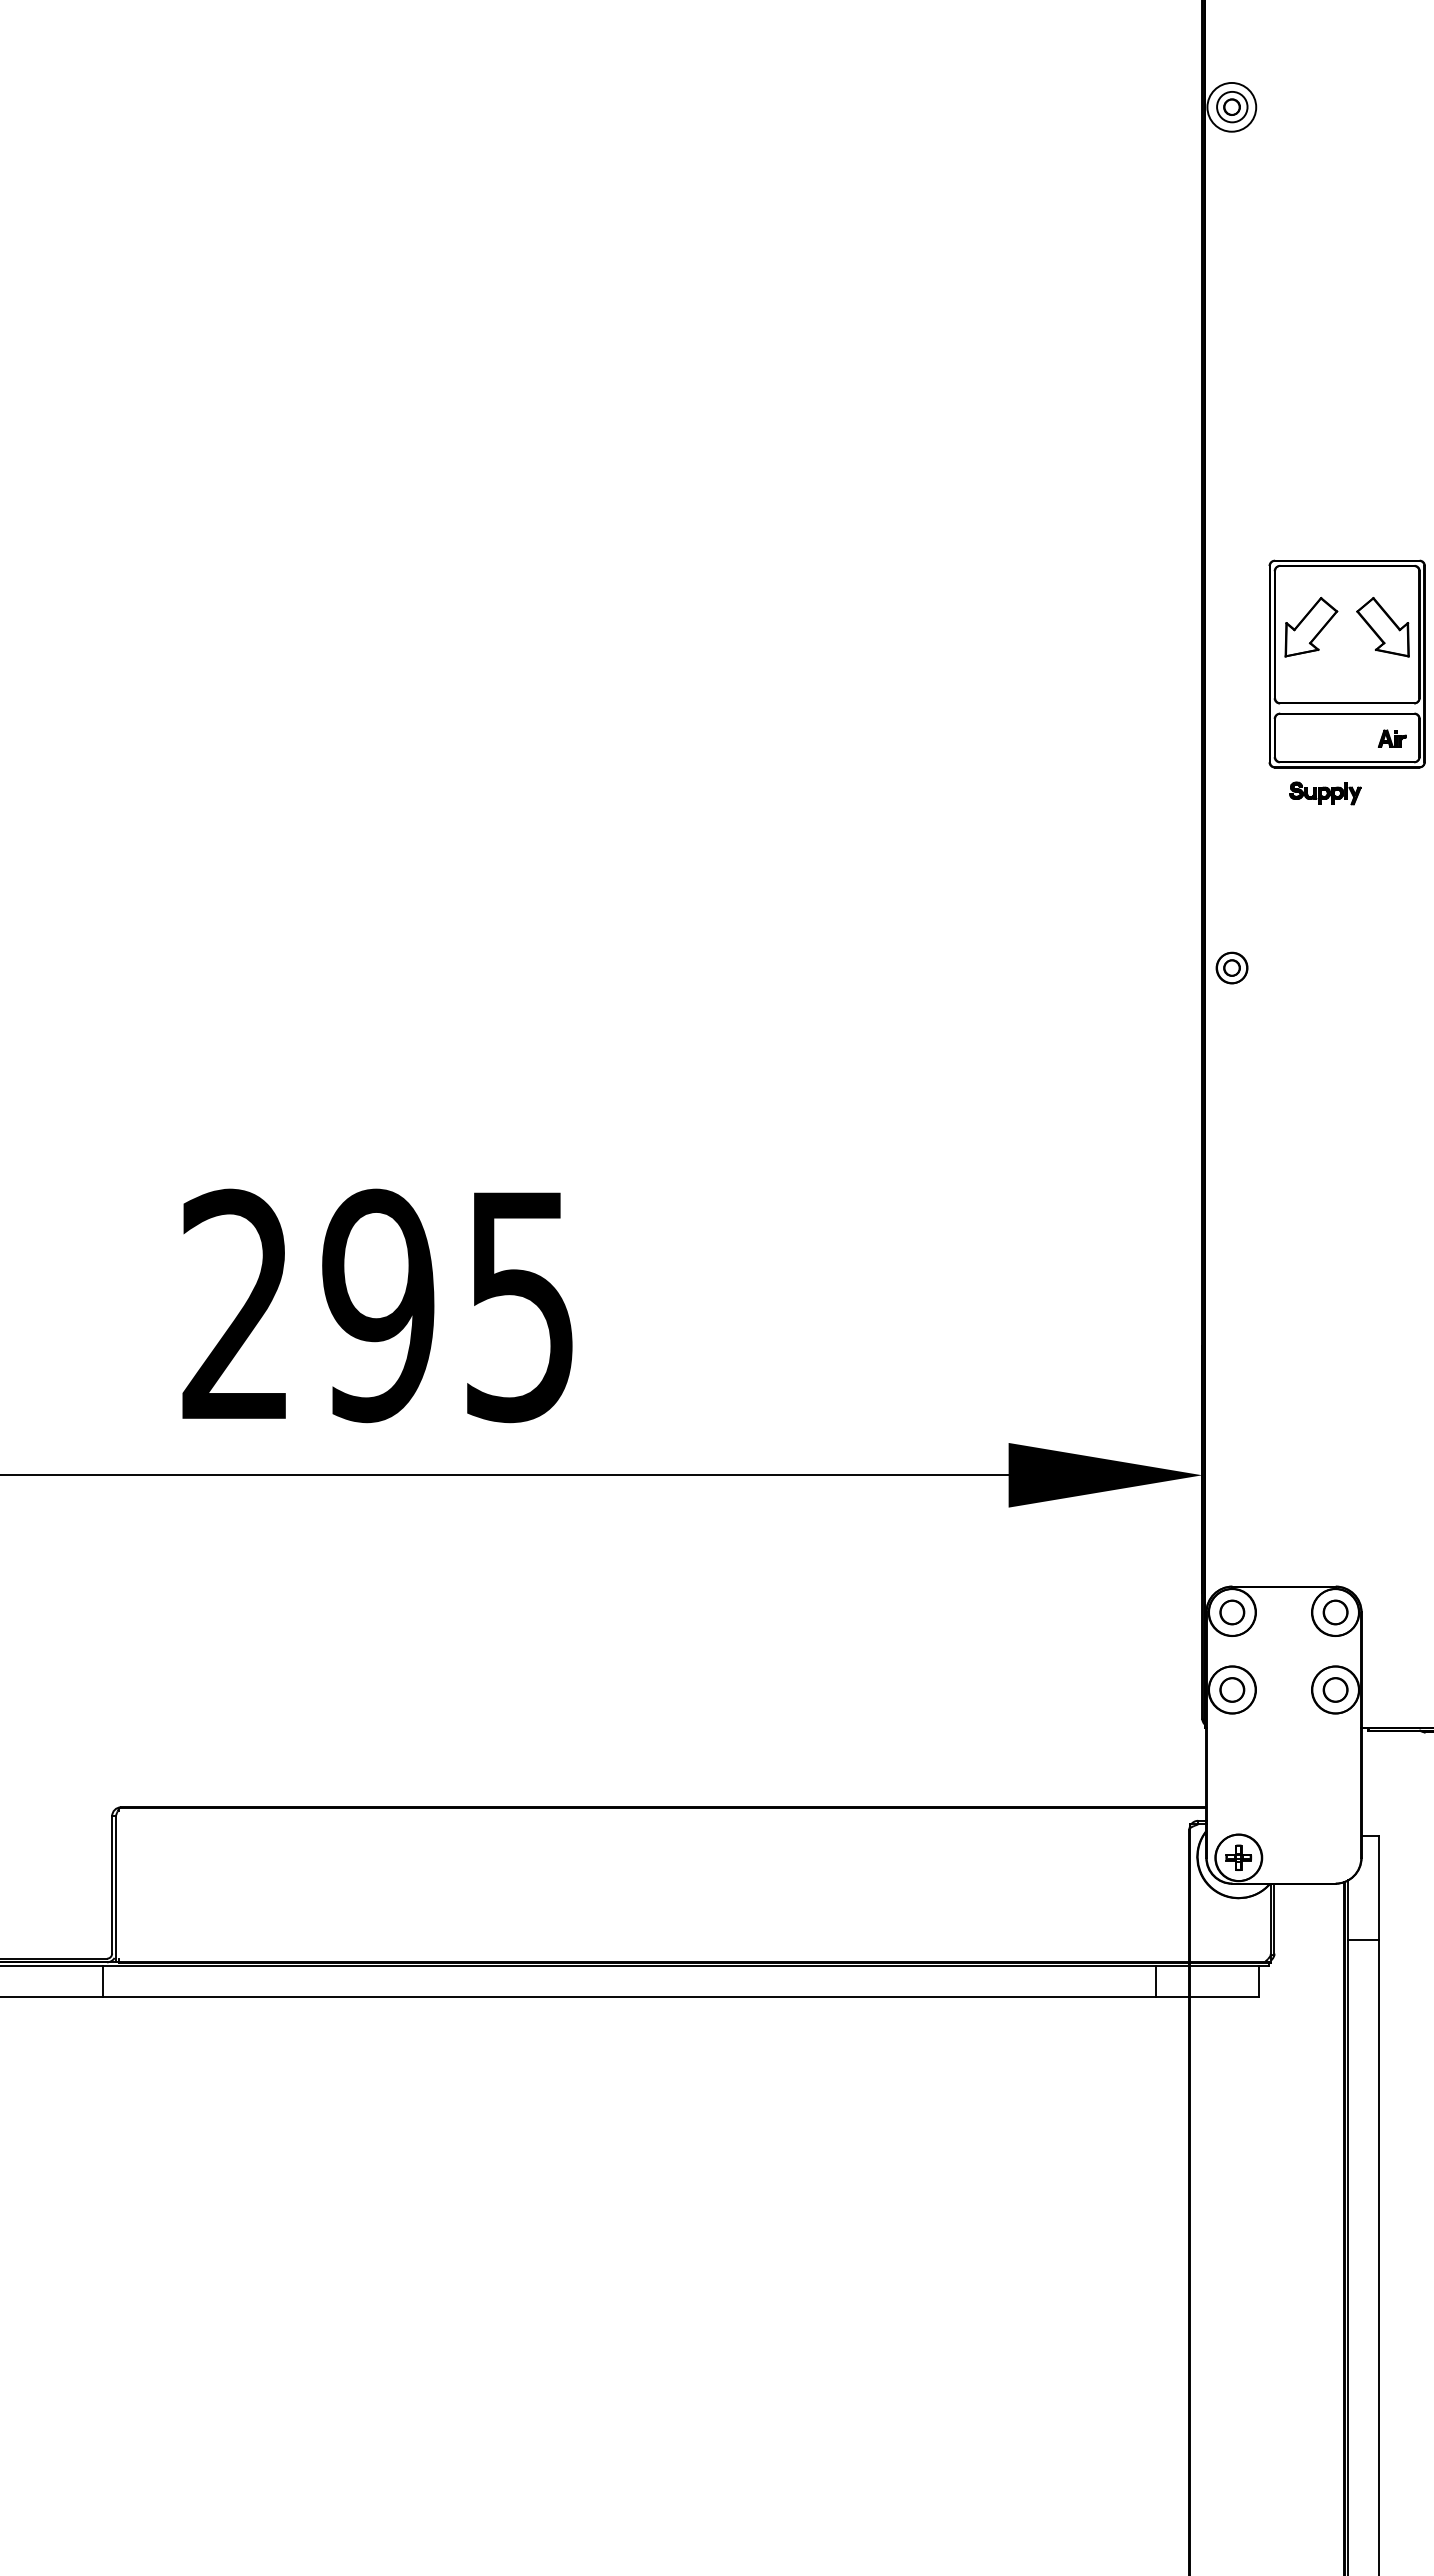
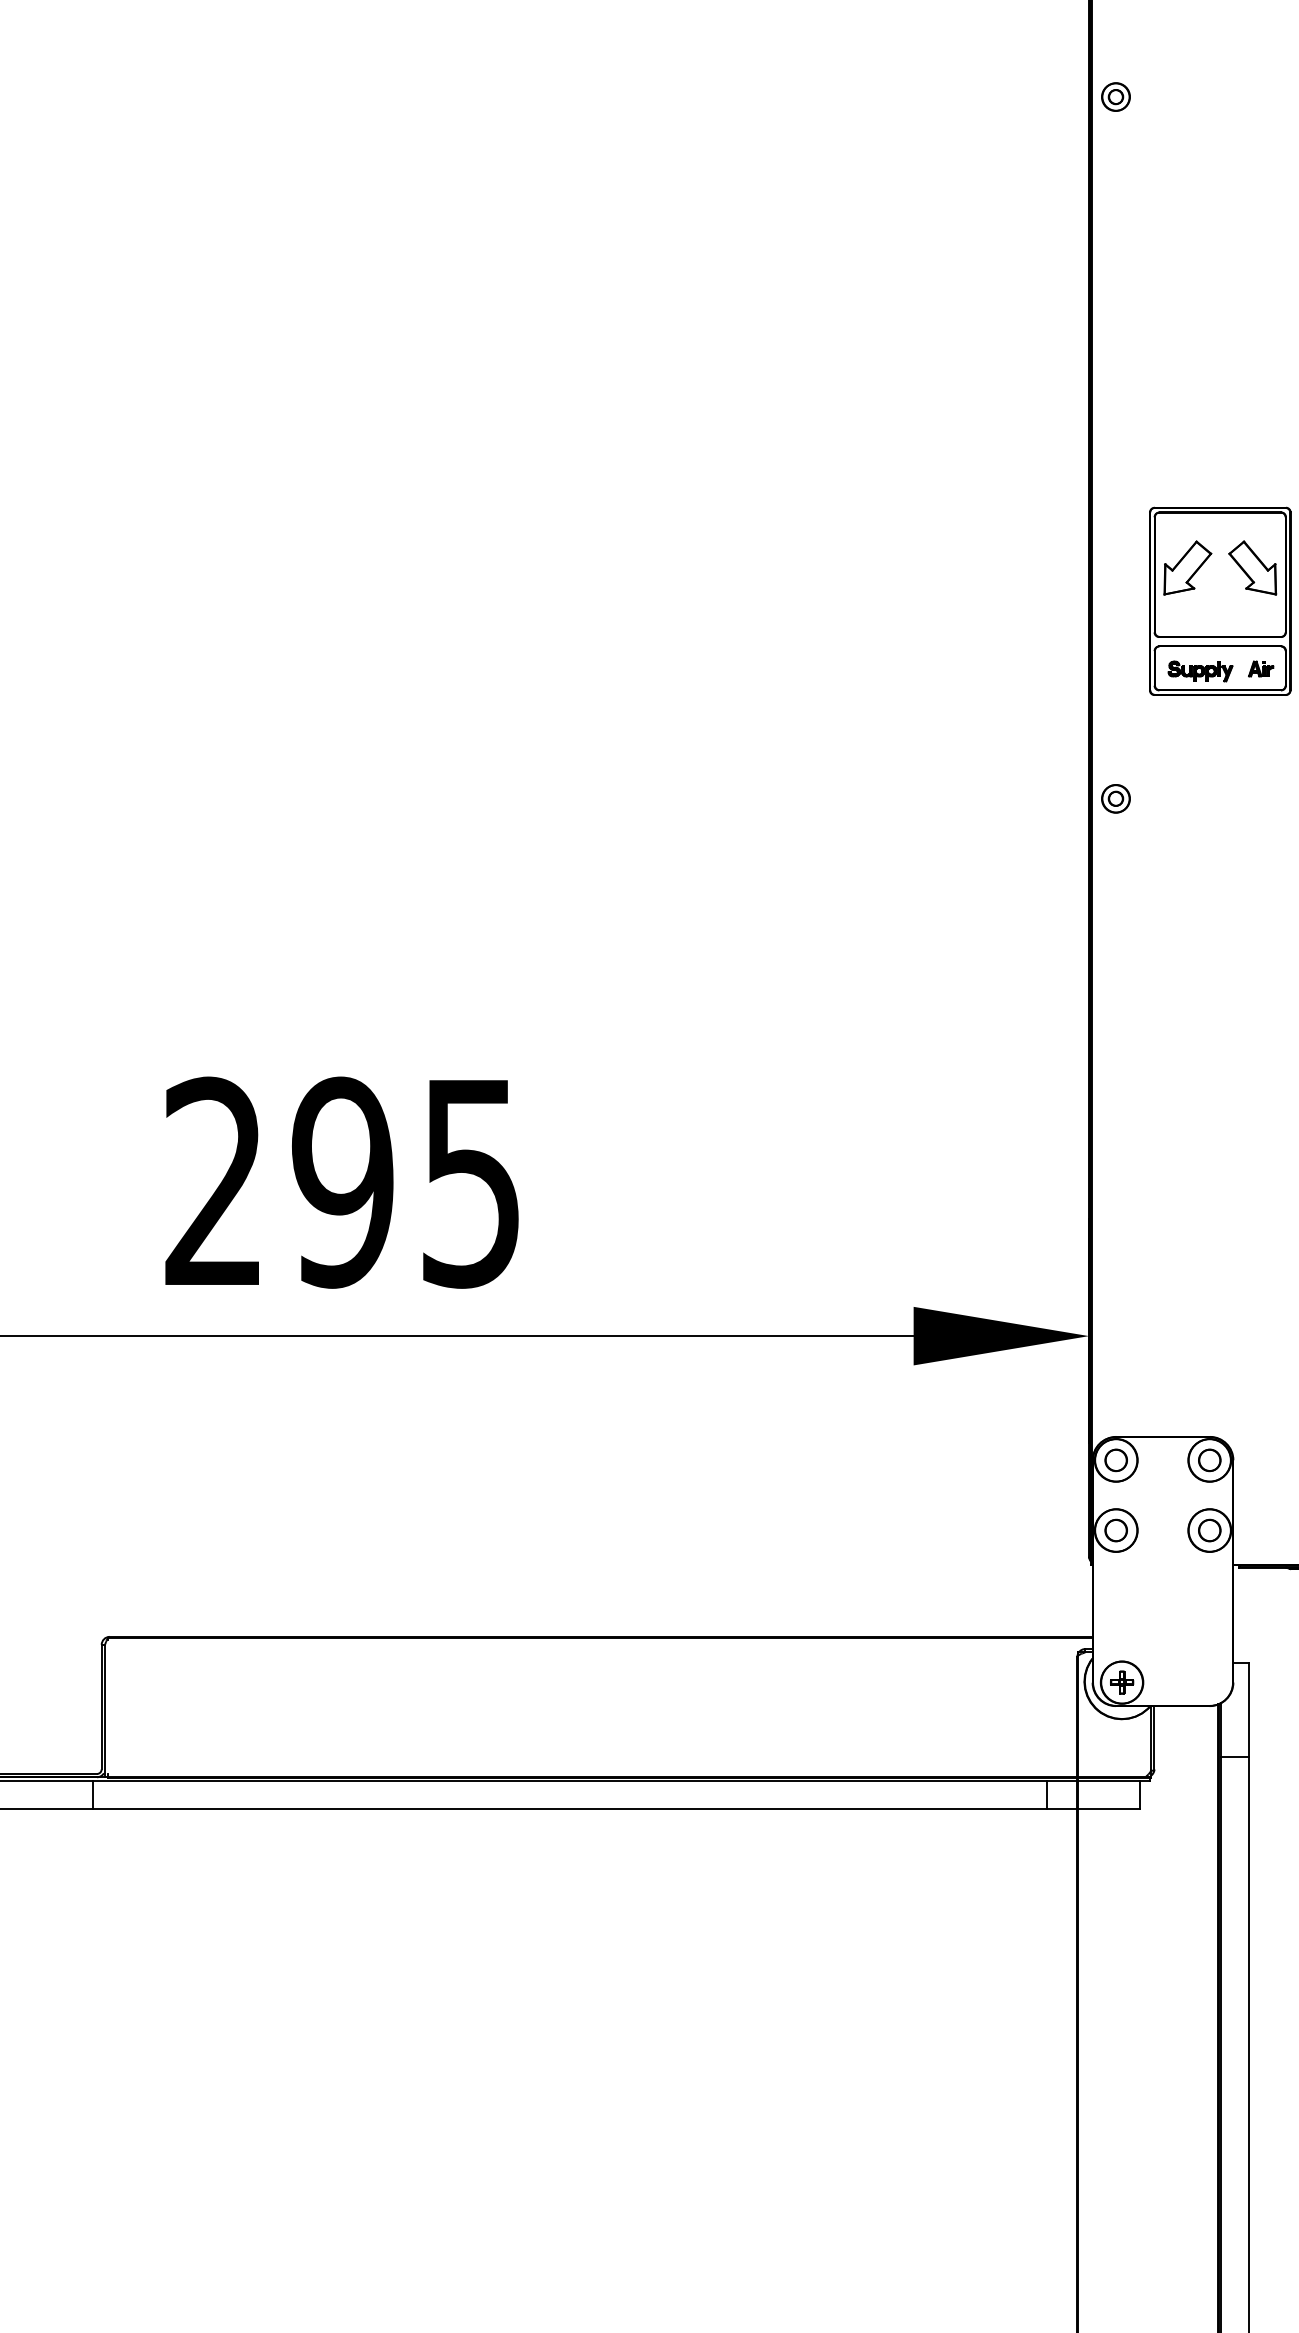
circle: (1231, 107) -> (1115, 97), size x0.62
part: (1325, 793) -> (1200, 671), moved
part: (1231, 967) -> (1115, 798), moved

